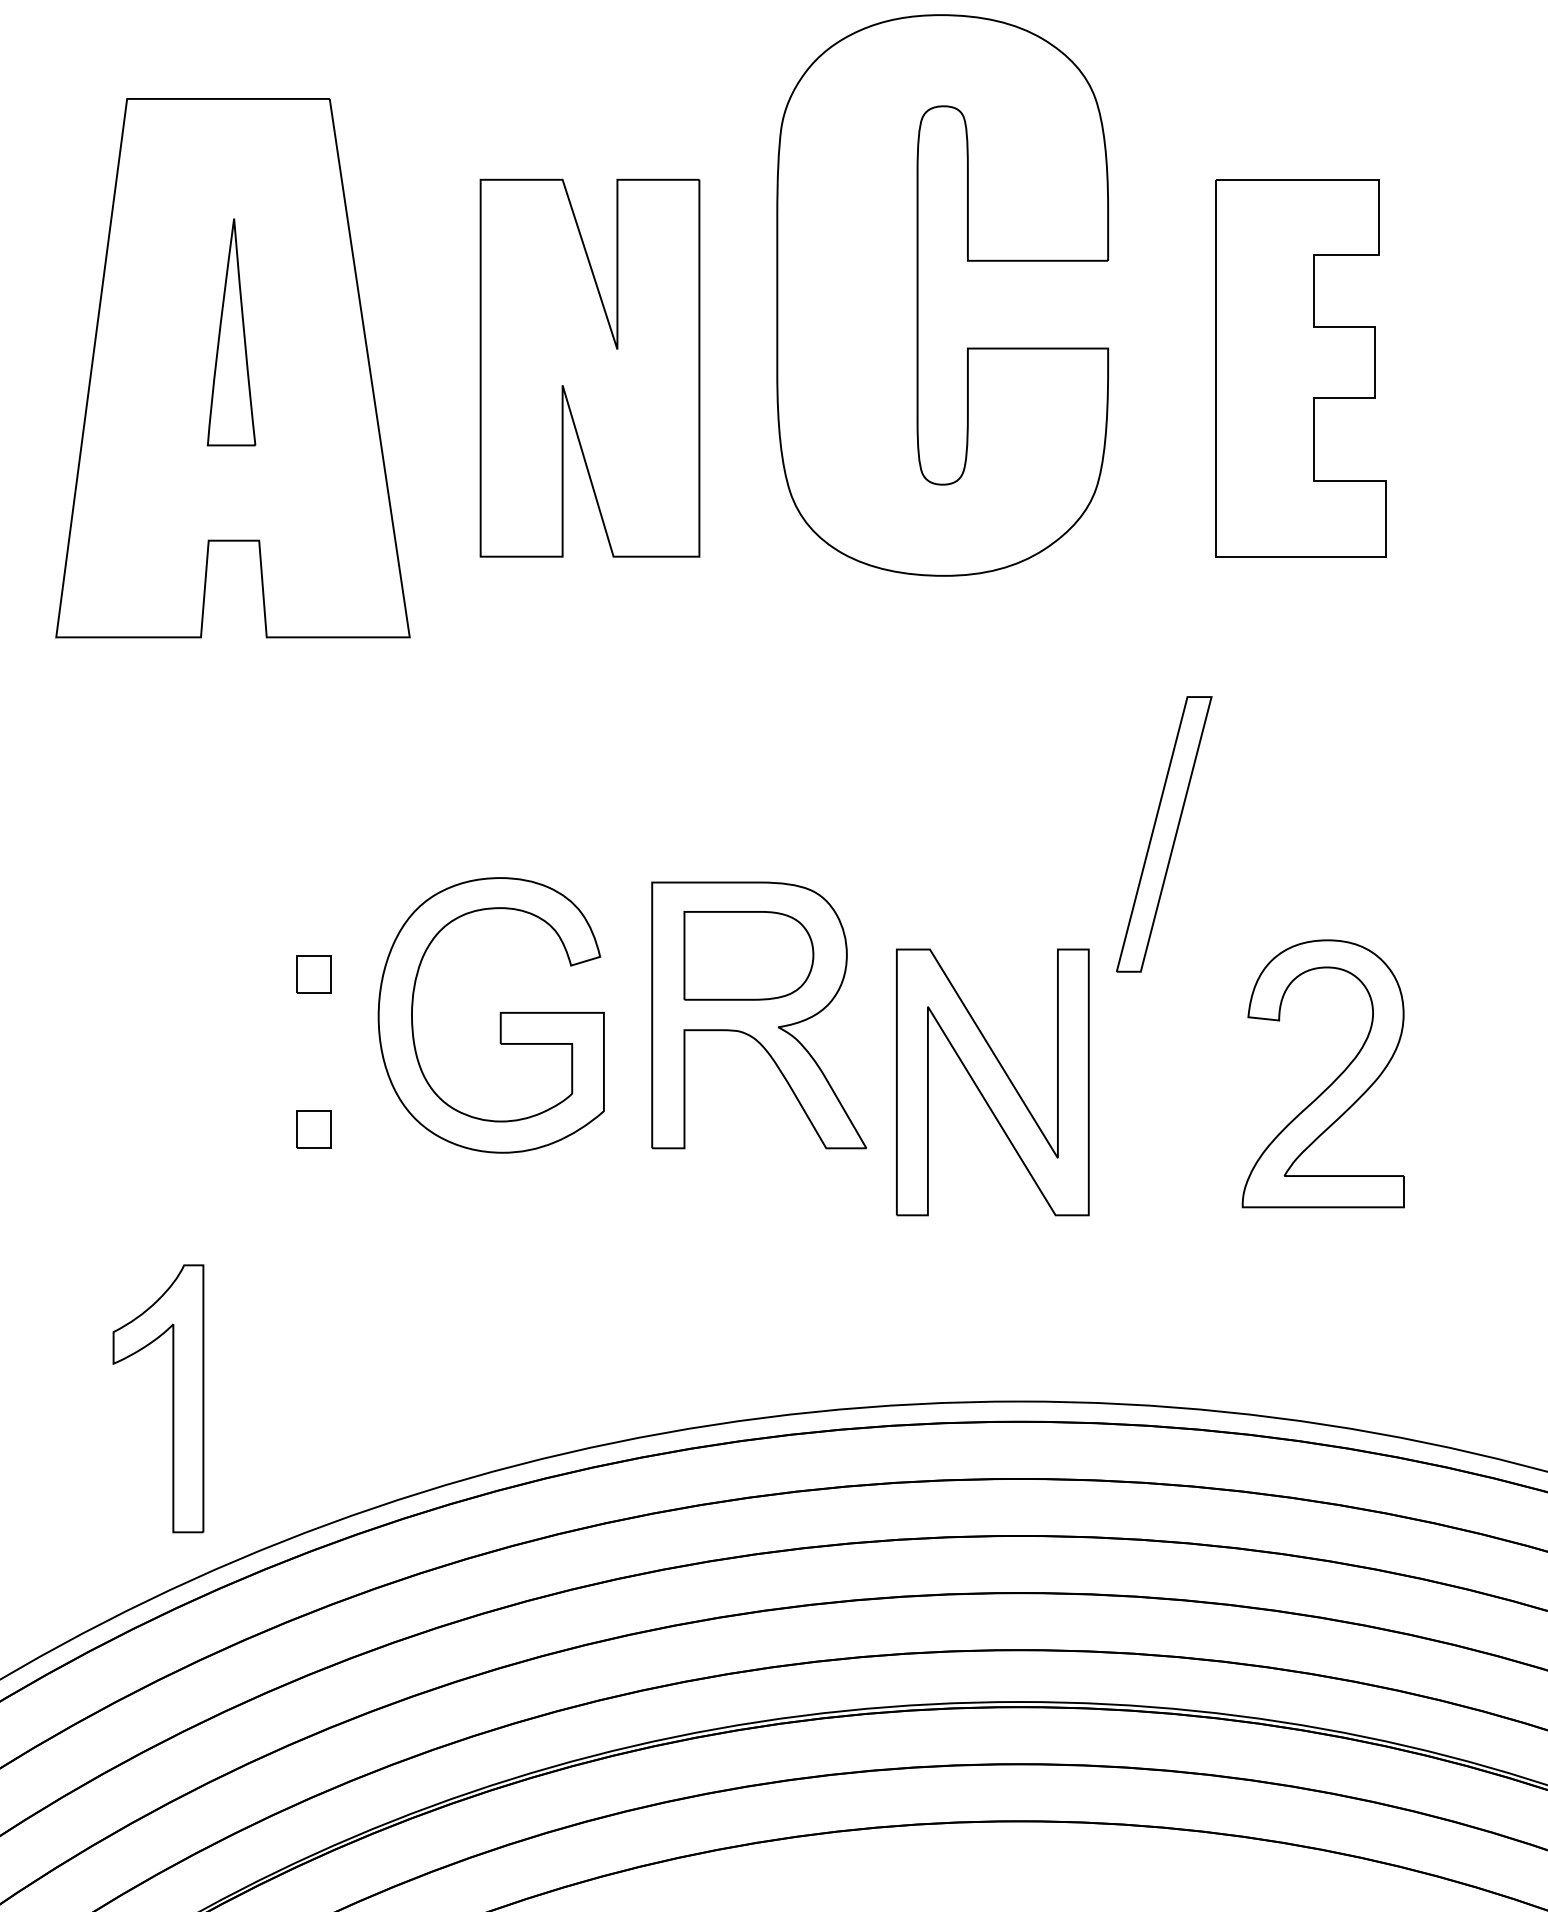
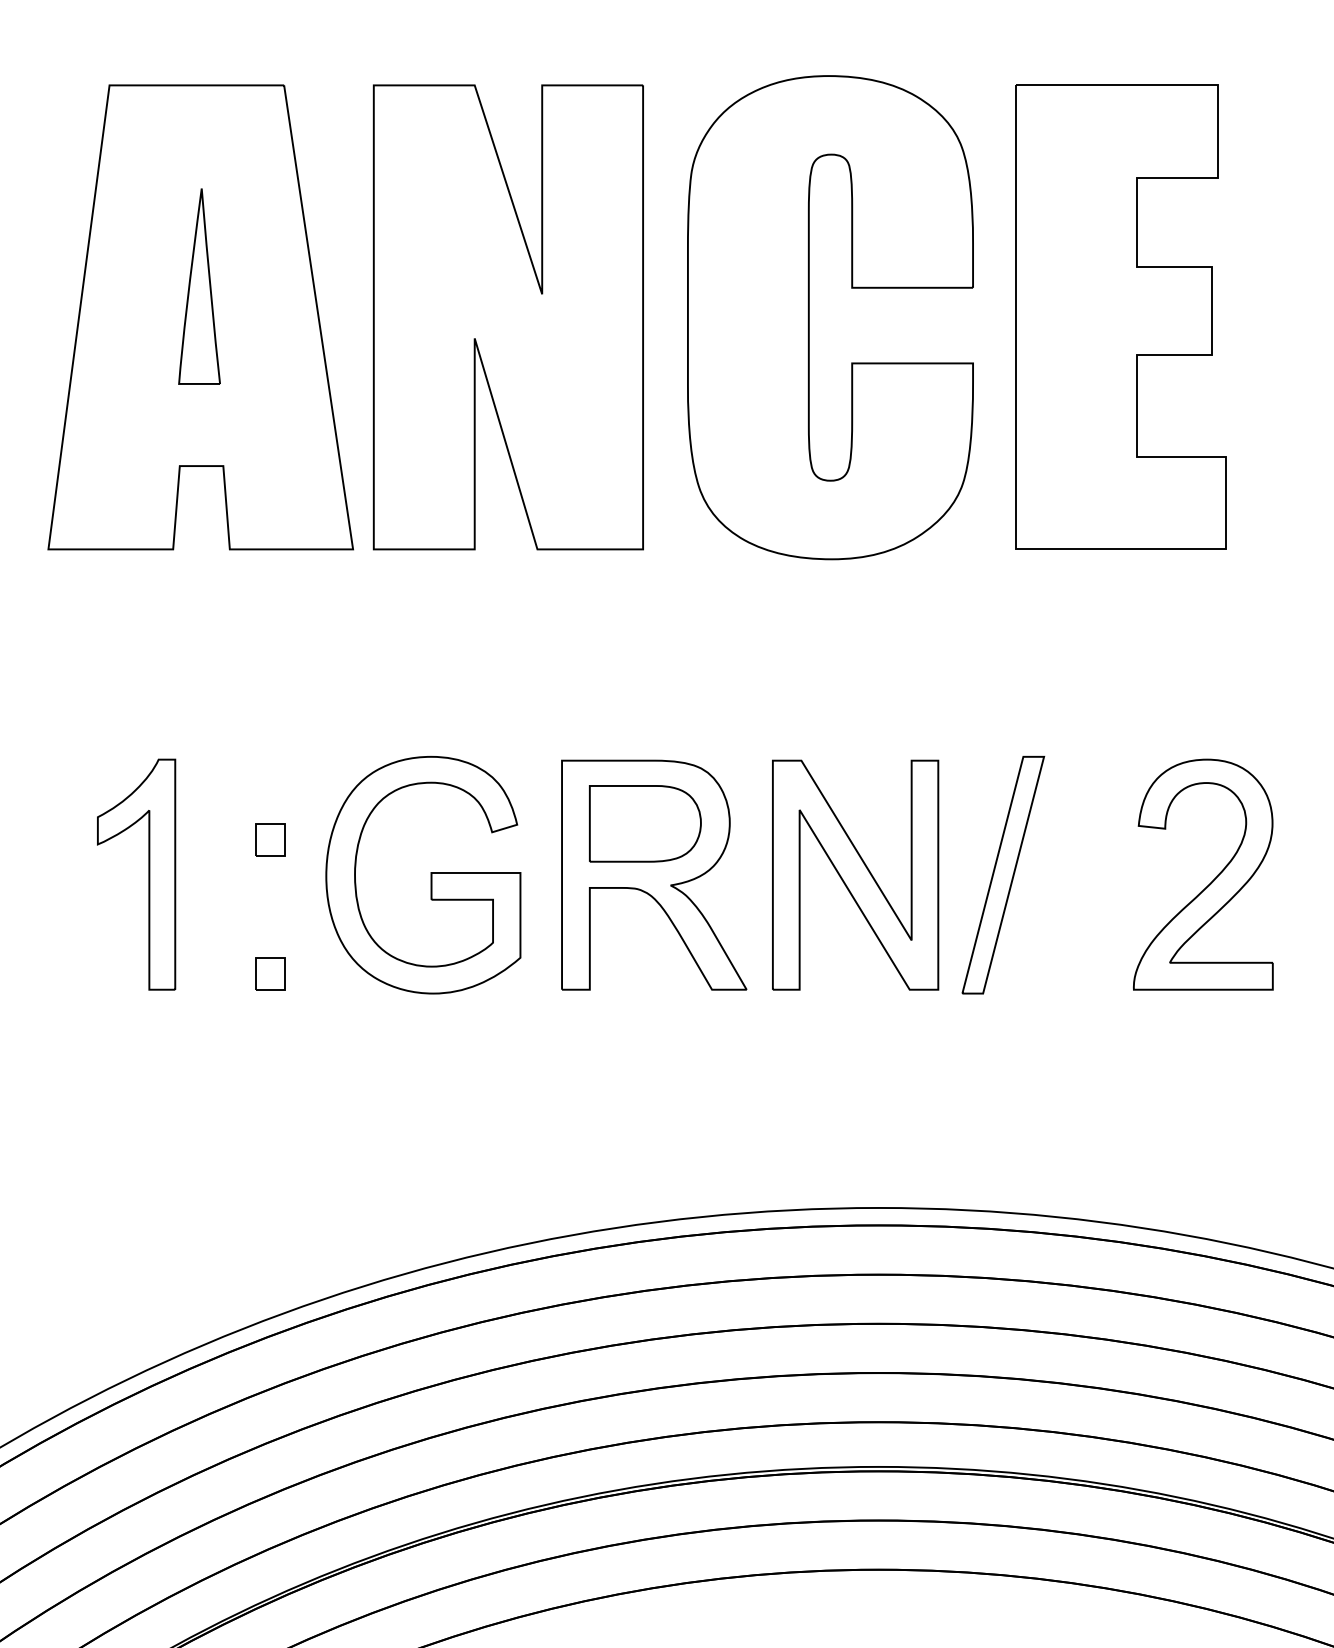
part: (918, 295) -> (809, 317), moved
part: (1300, 367) -> (1120, 316), size x1.43
part: (589, 368) -> (507, 317), size x1.43
part: (1164, 834) -> (1003, 875), moved
part: (1333, 1080) -> (1212, 880), moved
part: (992, 1082) -> (855, 875), moved
part: (172, 1398) -> (148, 874), moved

